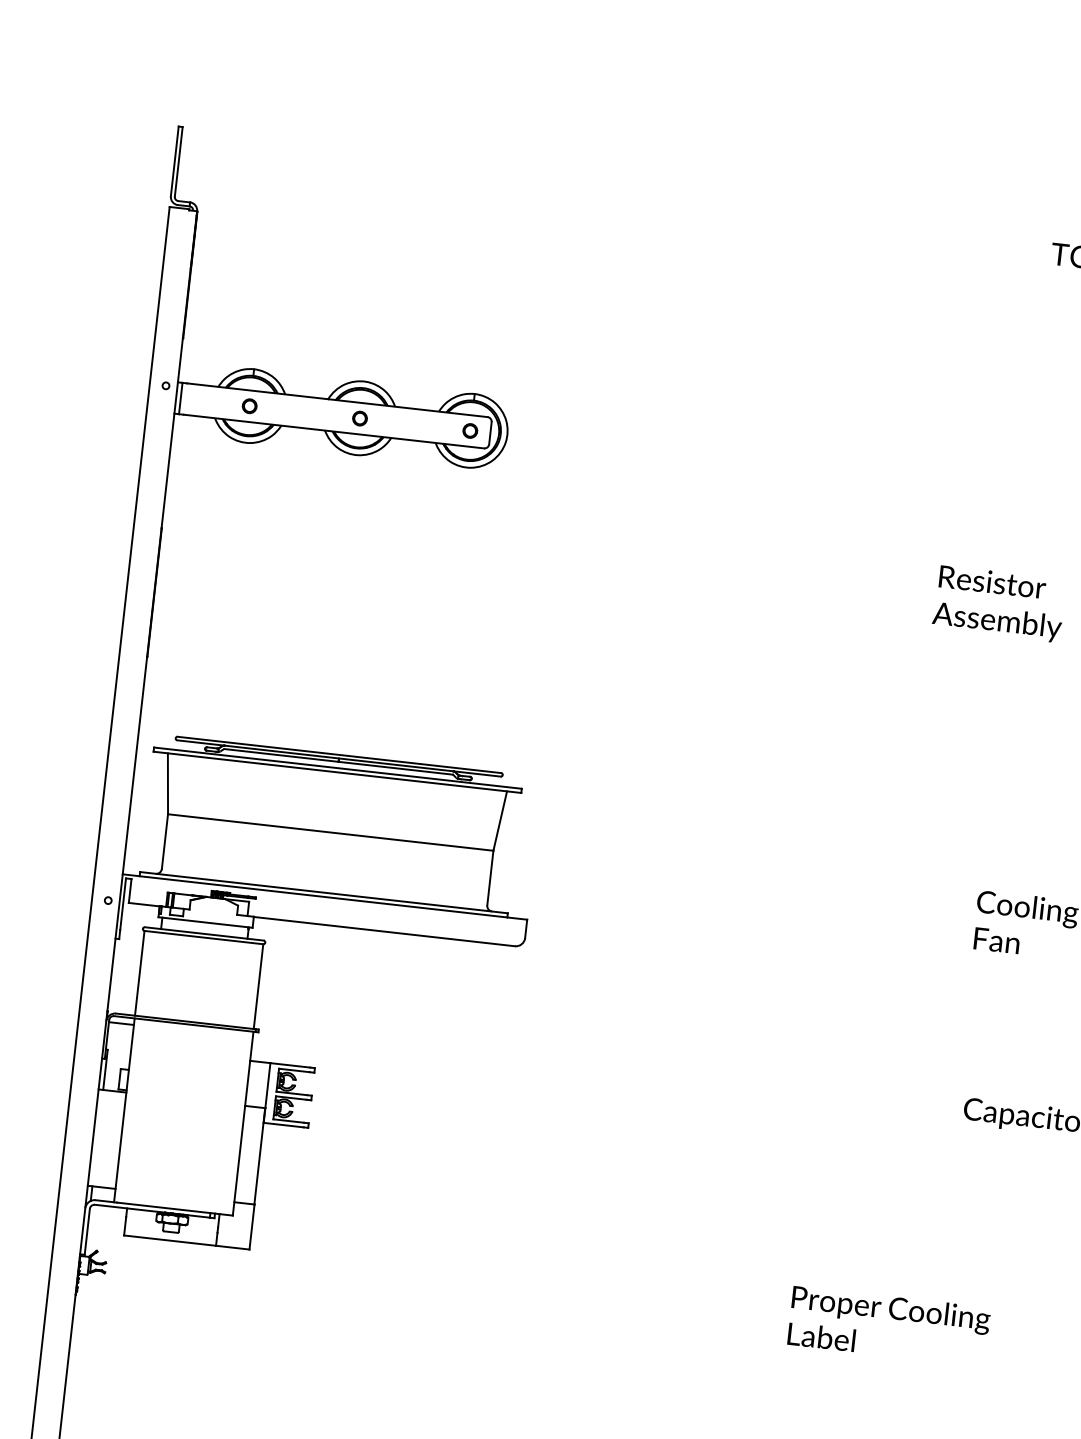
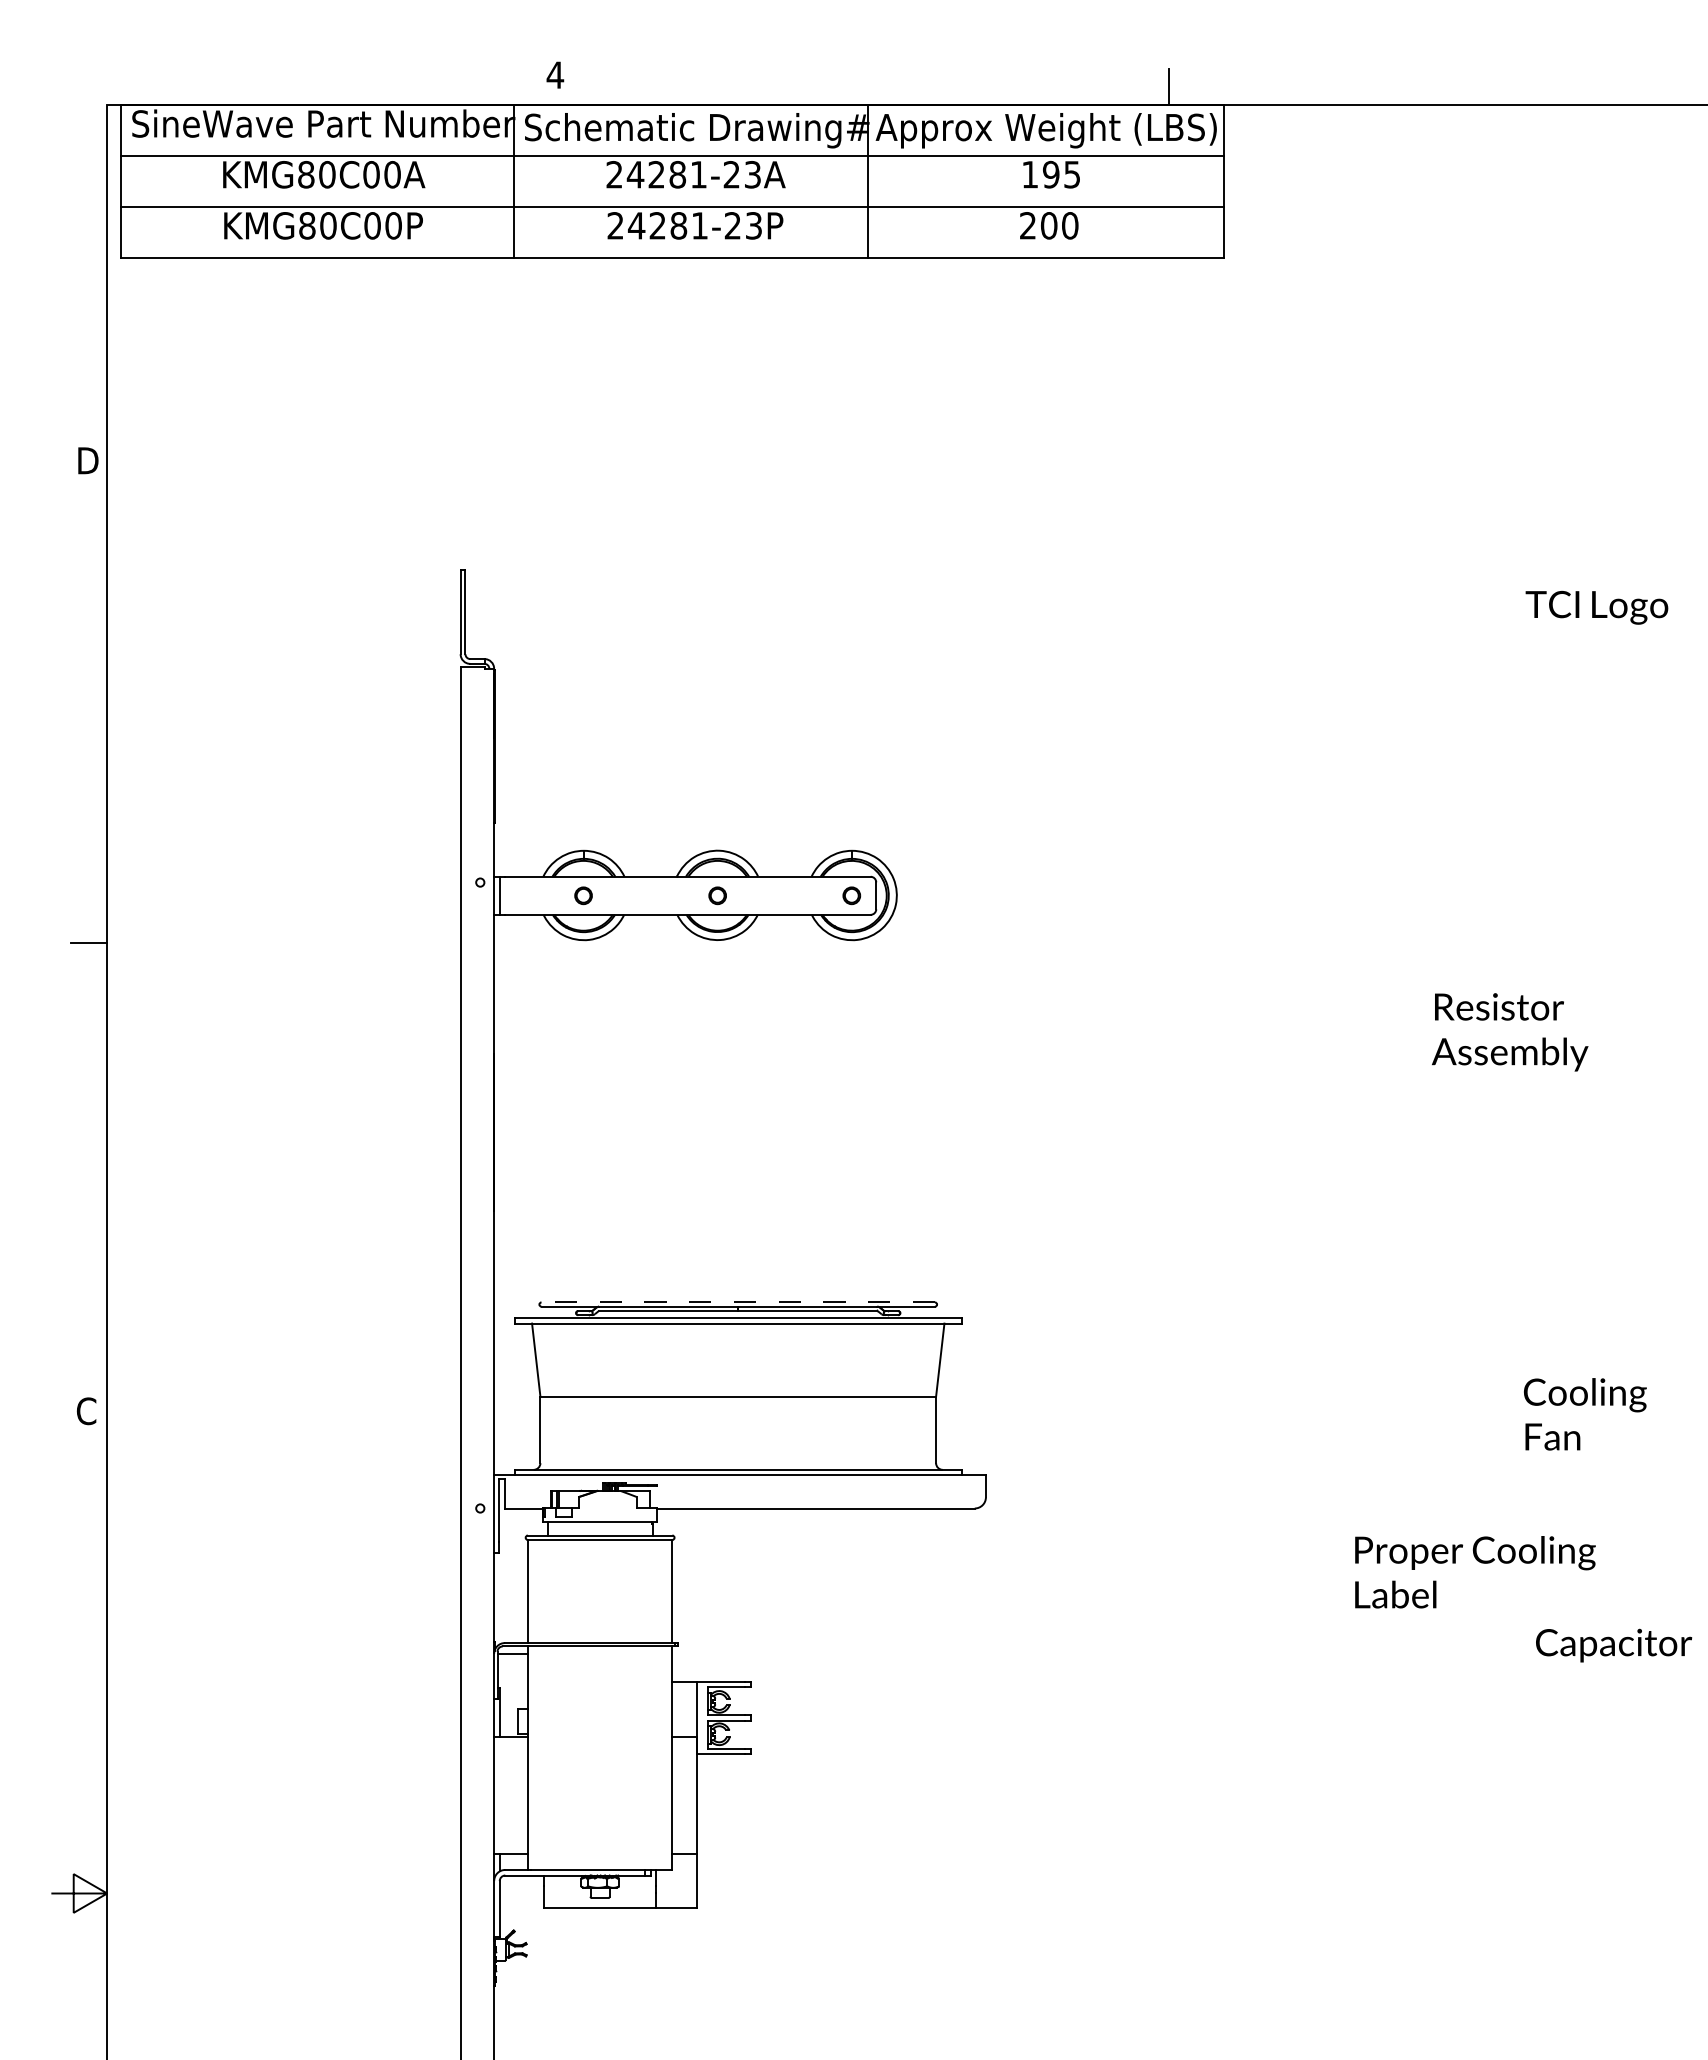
line: (339, 755) -> (738, 1302), solid -> dashed
text: (889, 1326) -> (1475, 1572), moved

